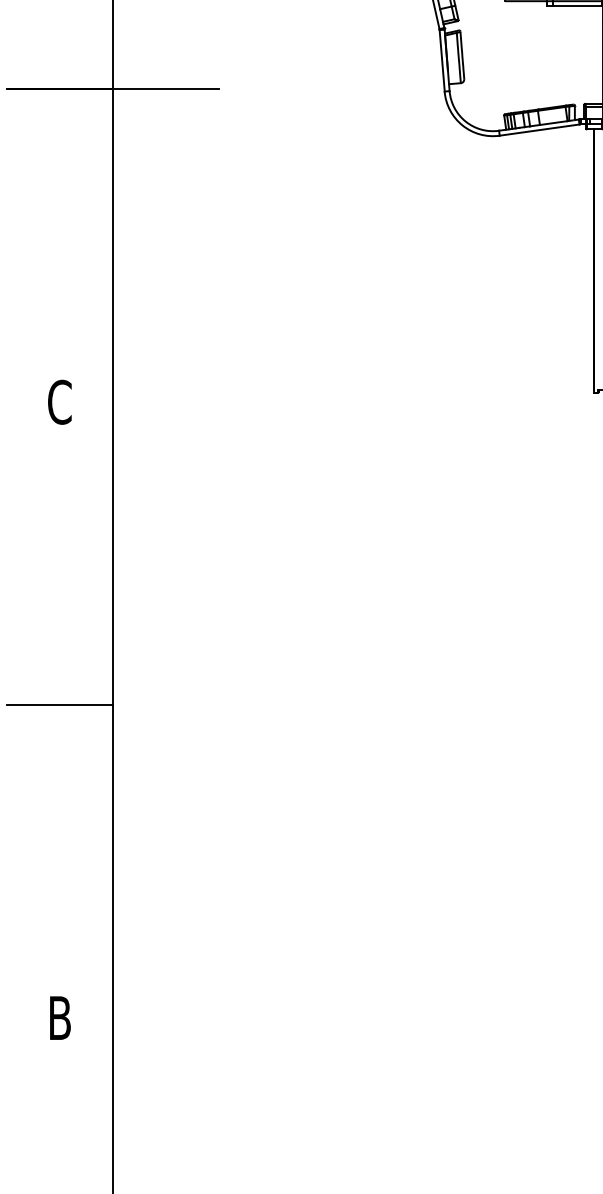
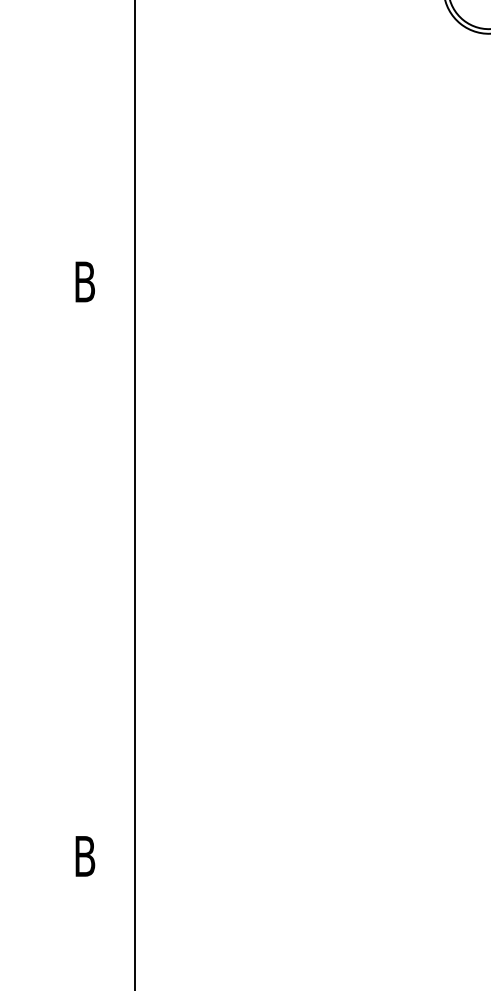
text: (59, 401) -> (84, 281), C -> B
line: (60, 705) -> (85, 564), removed

